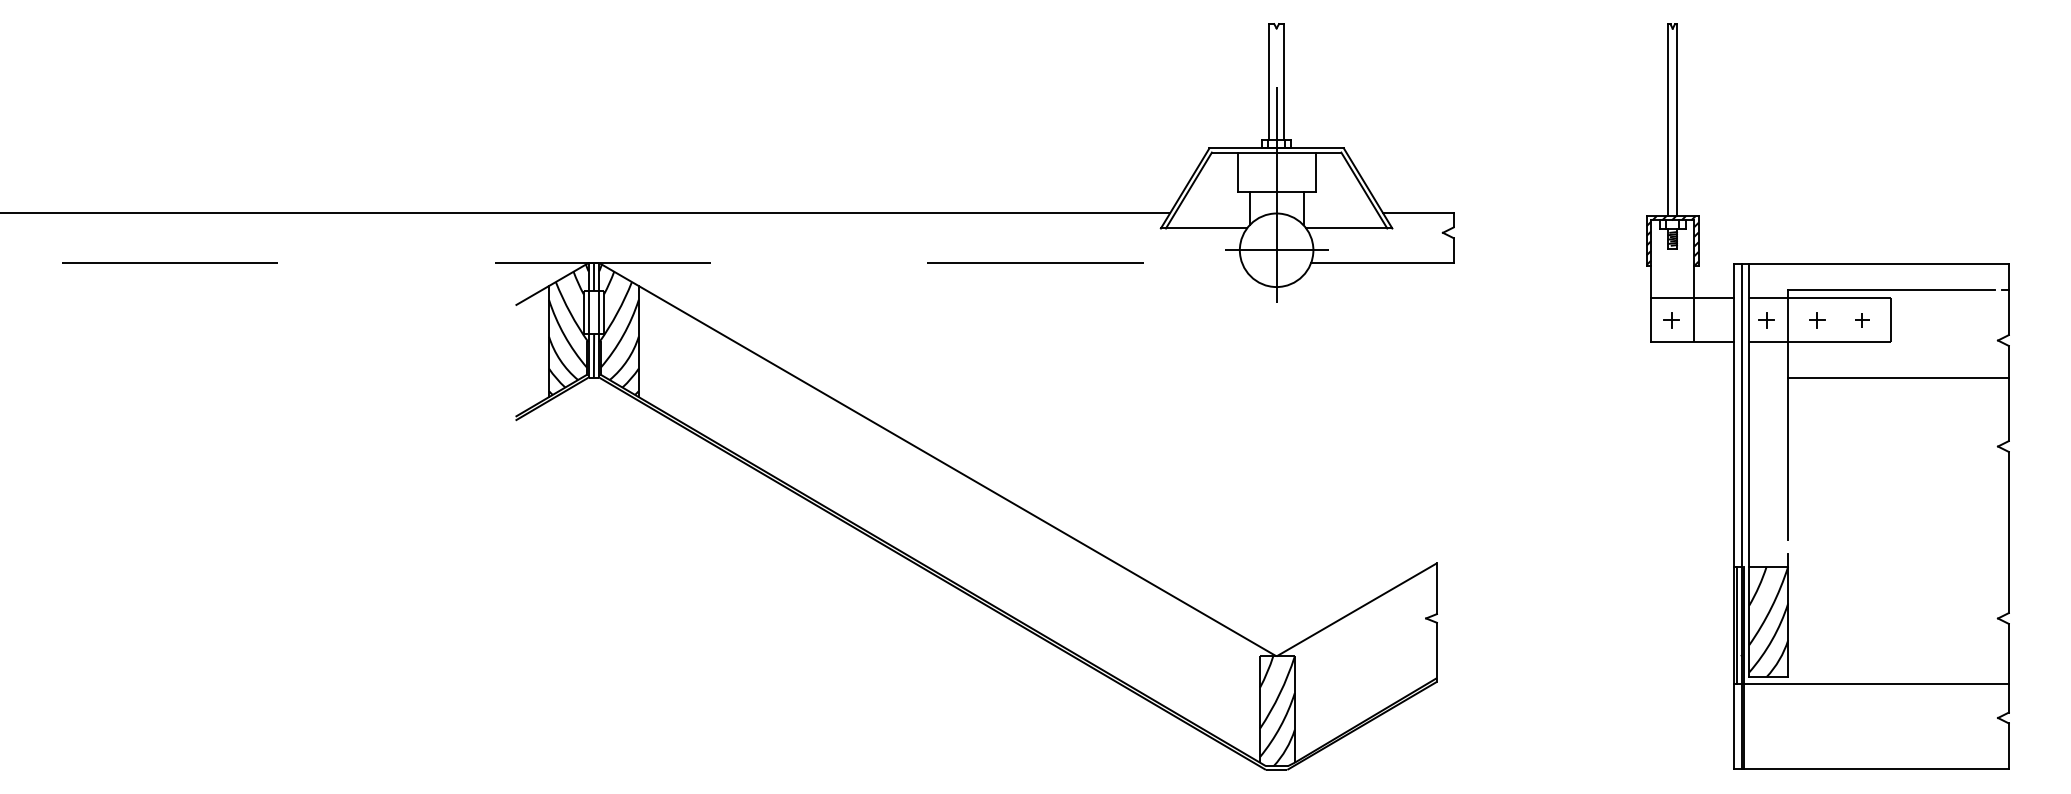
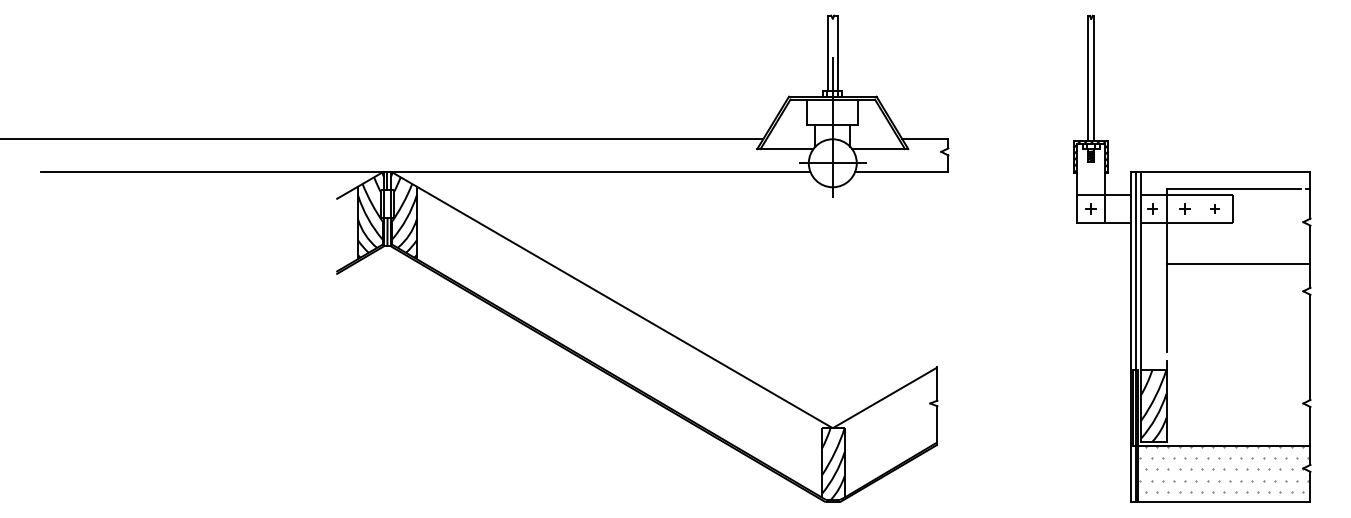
line: (652, 262) -> (425, 171), dashed -> solid
line: (1898, 377) -> (1238, 263), moved
hatch: (1877, 718) -> (1224, 468), added

